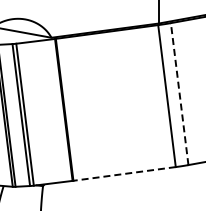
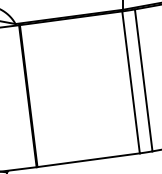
line: (179, 94) -> (143, 80), dashed -> solid
line: (124, 173) -> (88, 159), dashed -> solid

